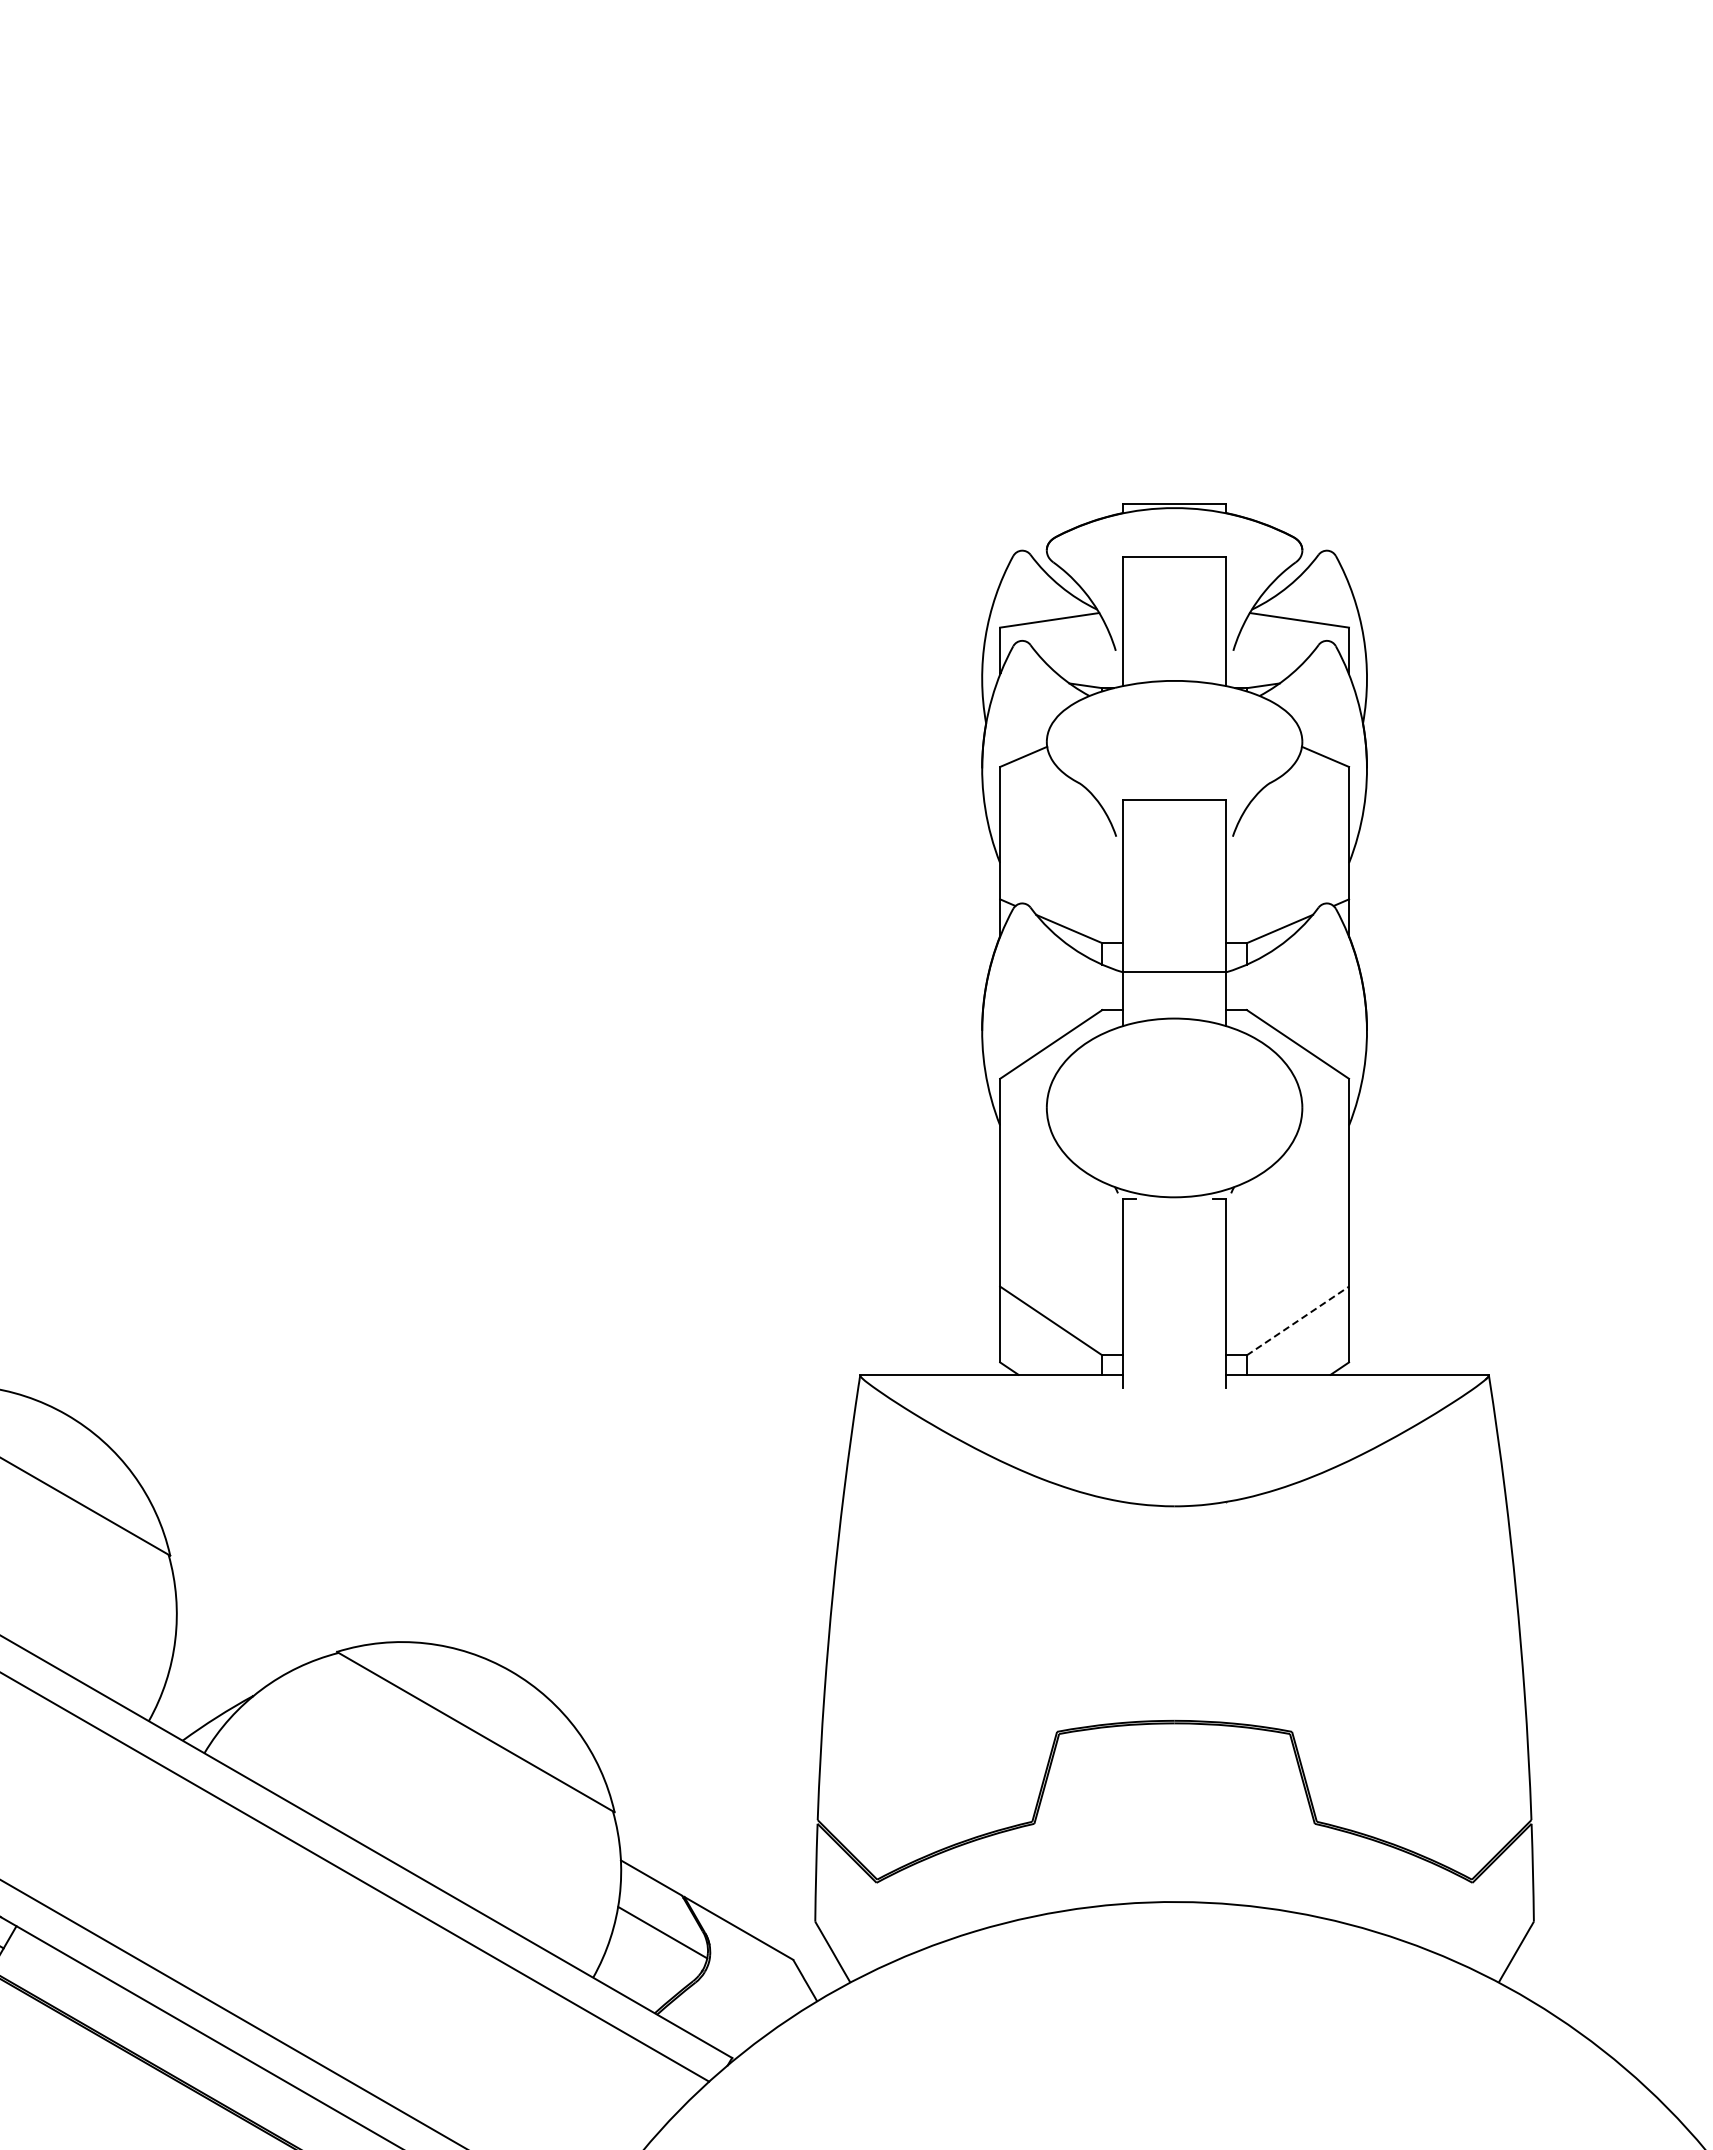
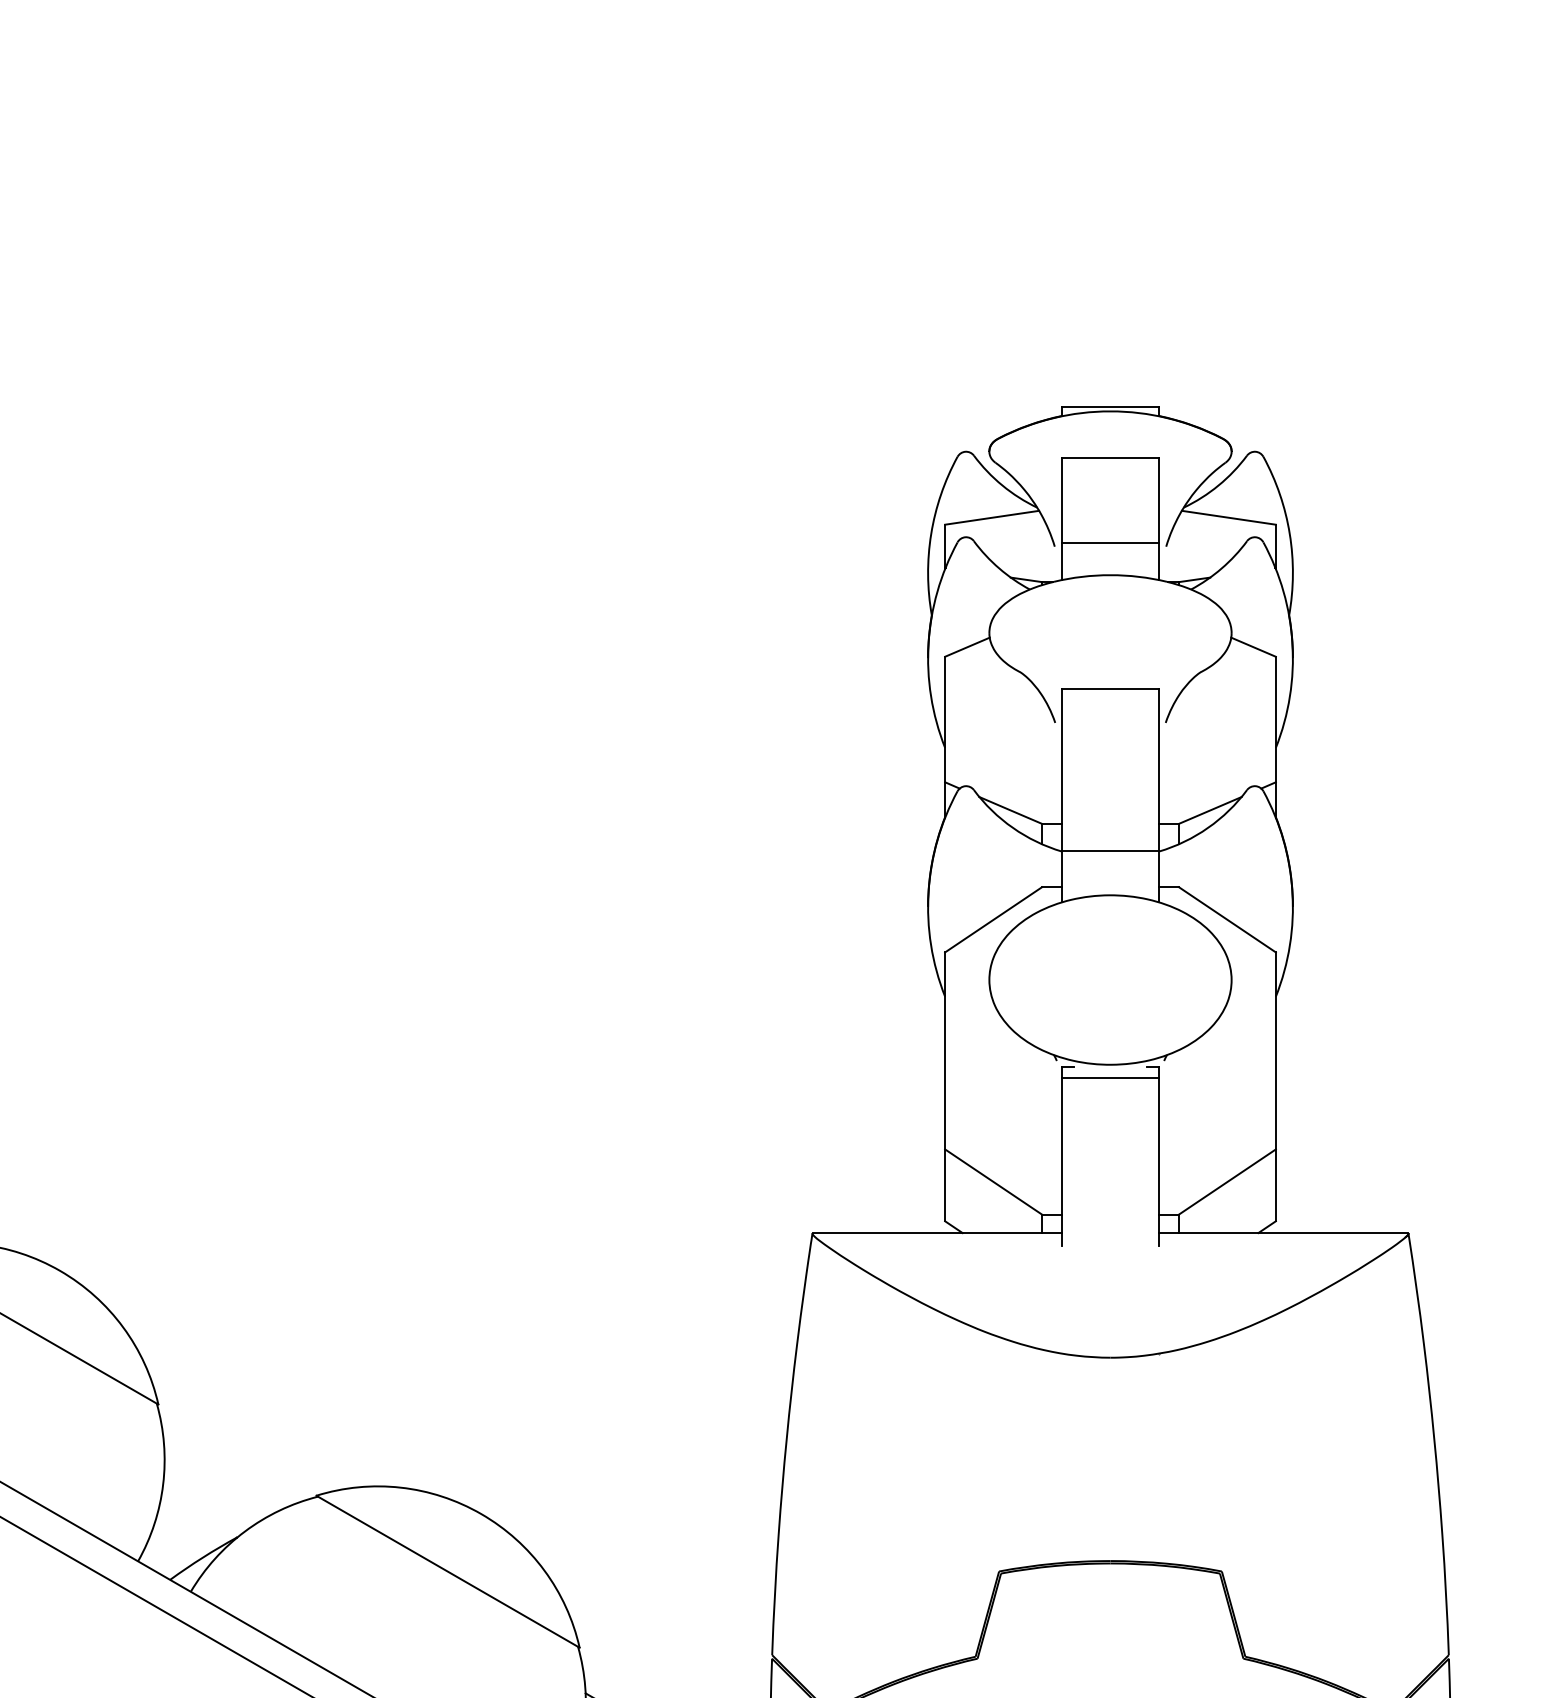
line: (1174, 646) -> (1110, 542), added
line: (1174, 1211) -> (1110, 1078), added
line: (1297, 1320) -> (1227, 1181), dashed -> solid

